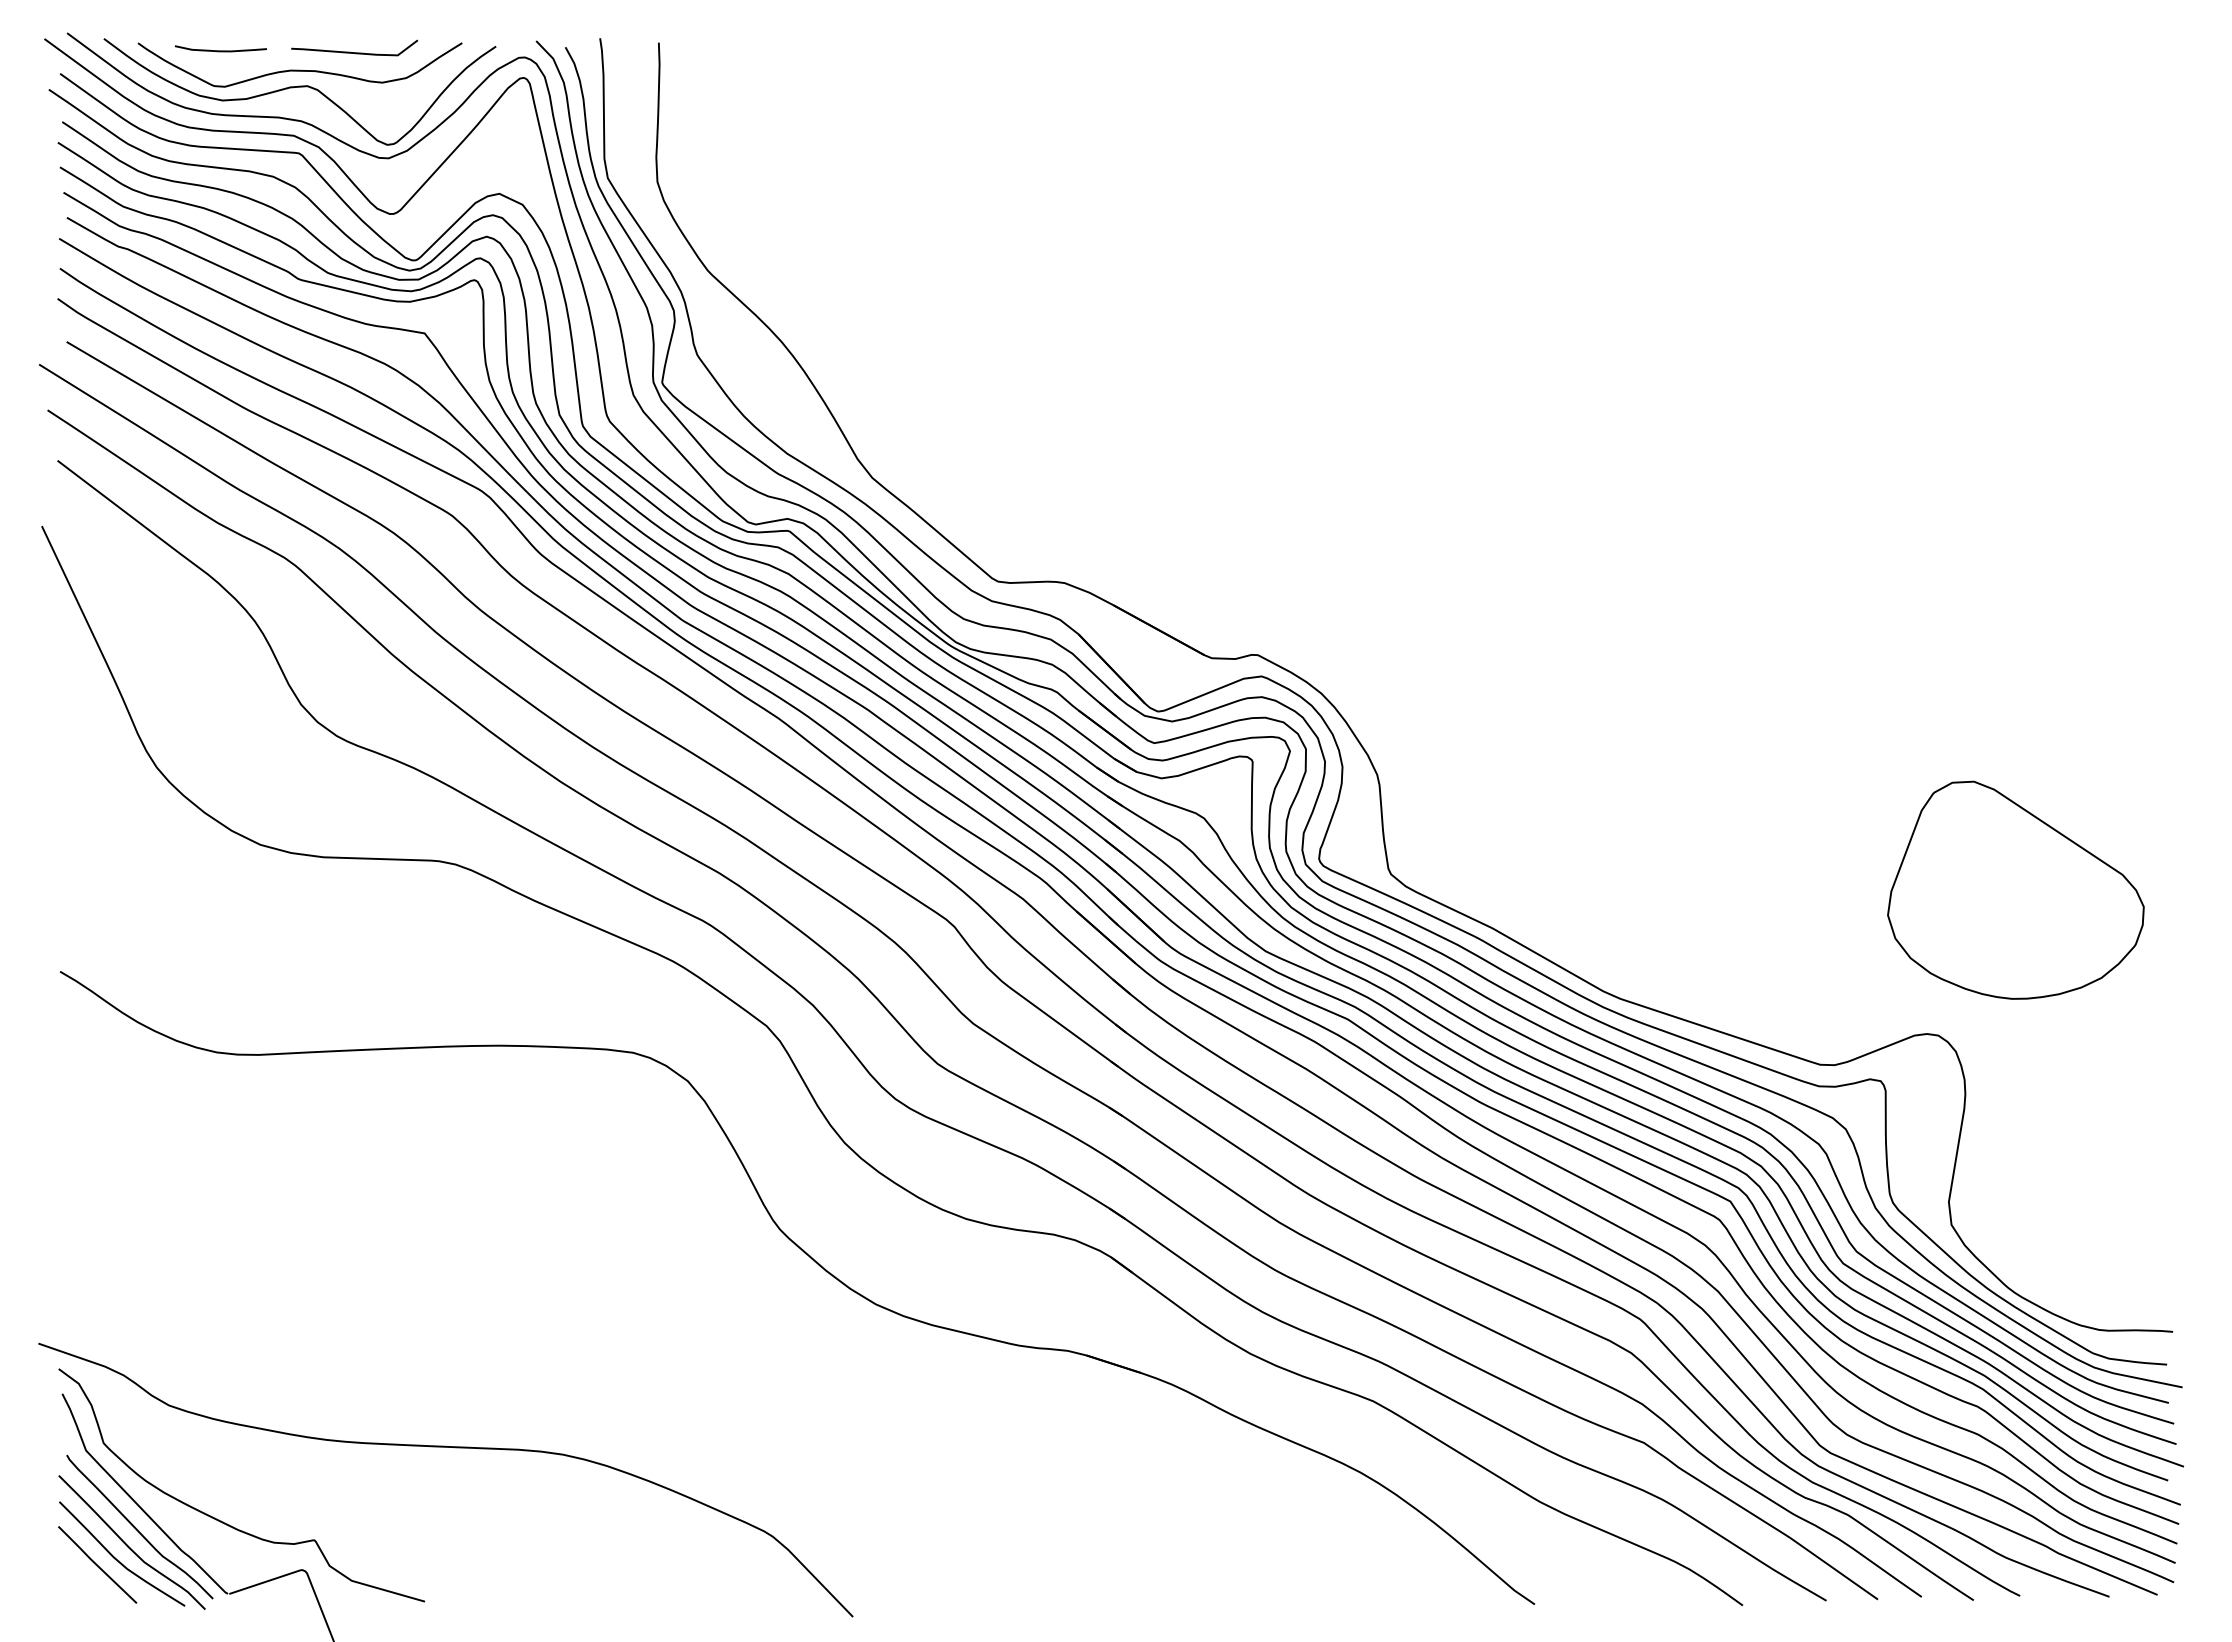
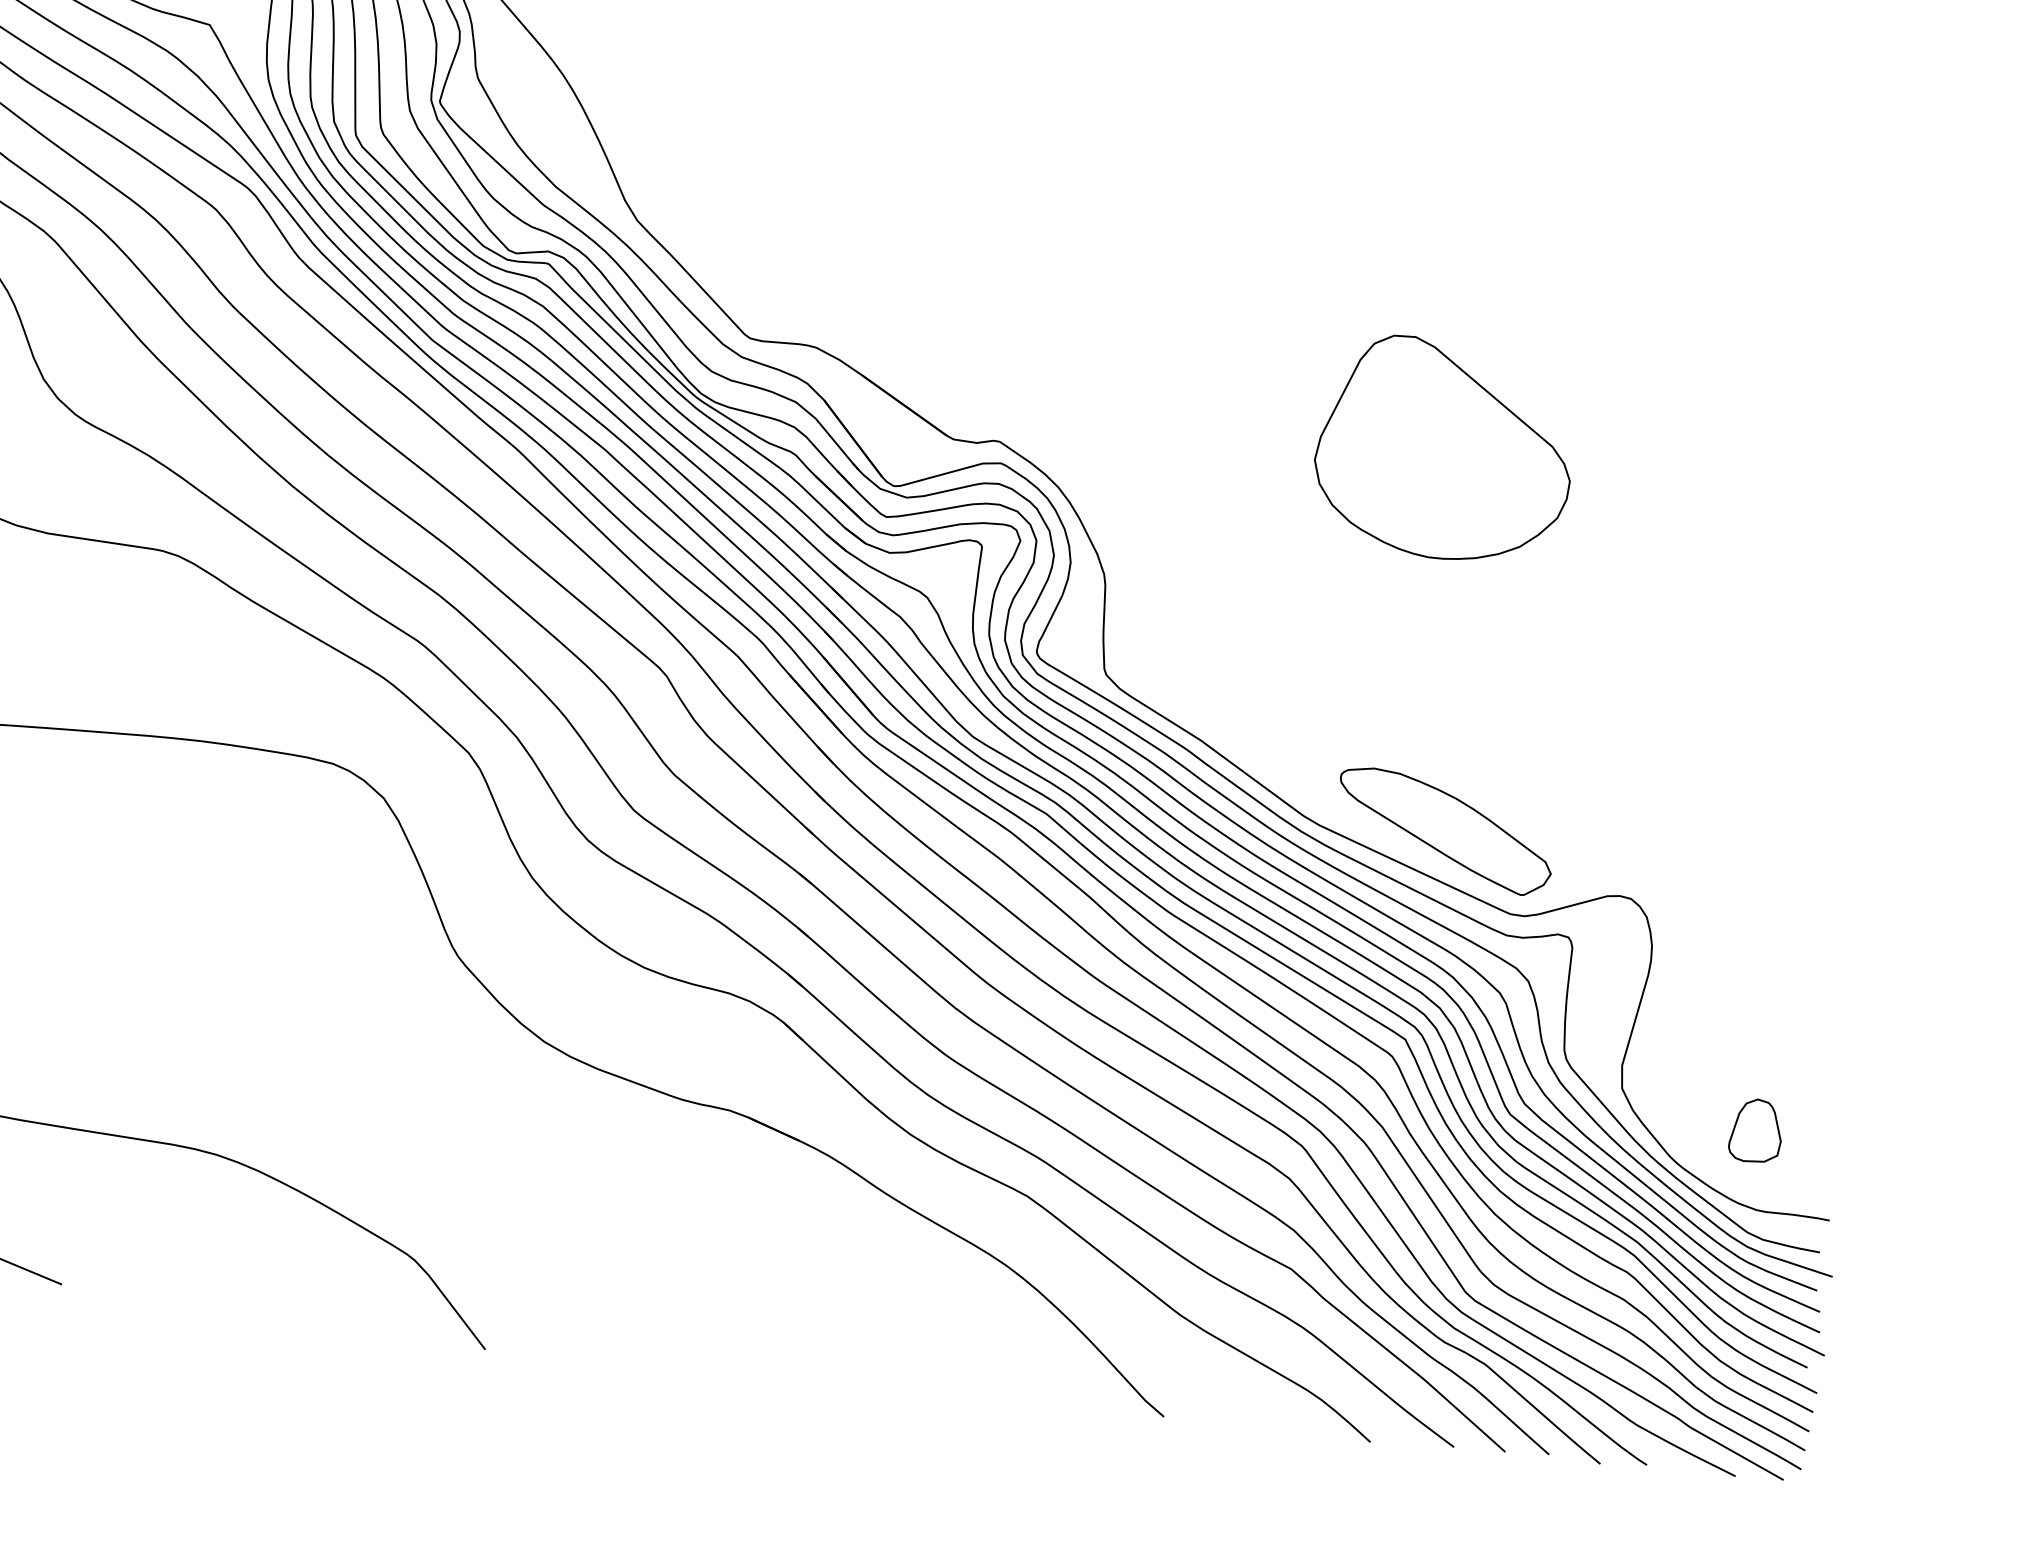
part: (2015, 889) -> (1444, 449), moved
part: (1745, 990) -> (1444, 831), added
part: (2089, 1251) -> (1756, 1131), added

